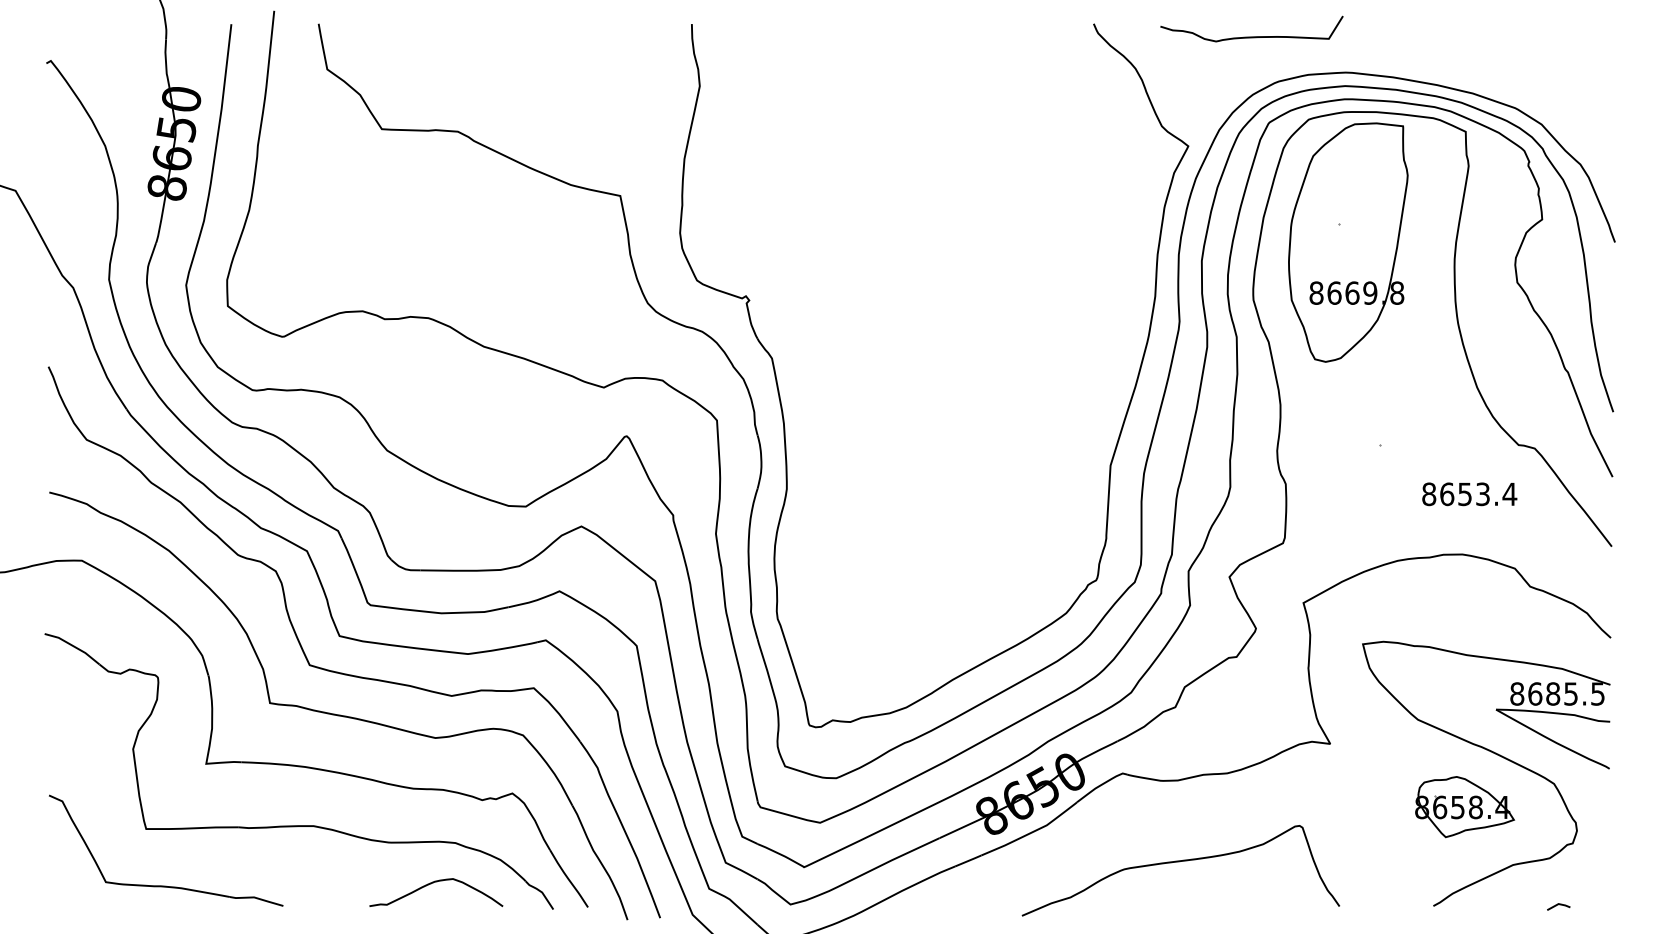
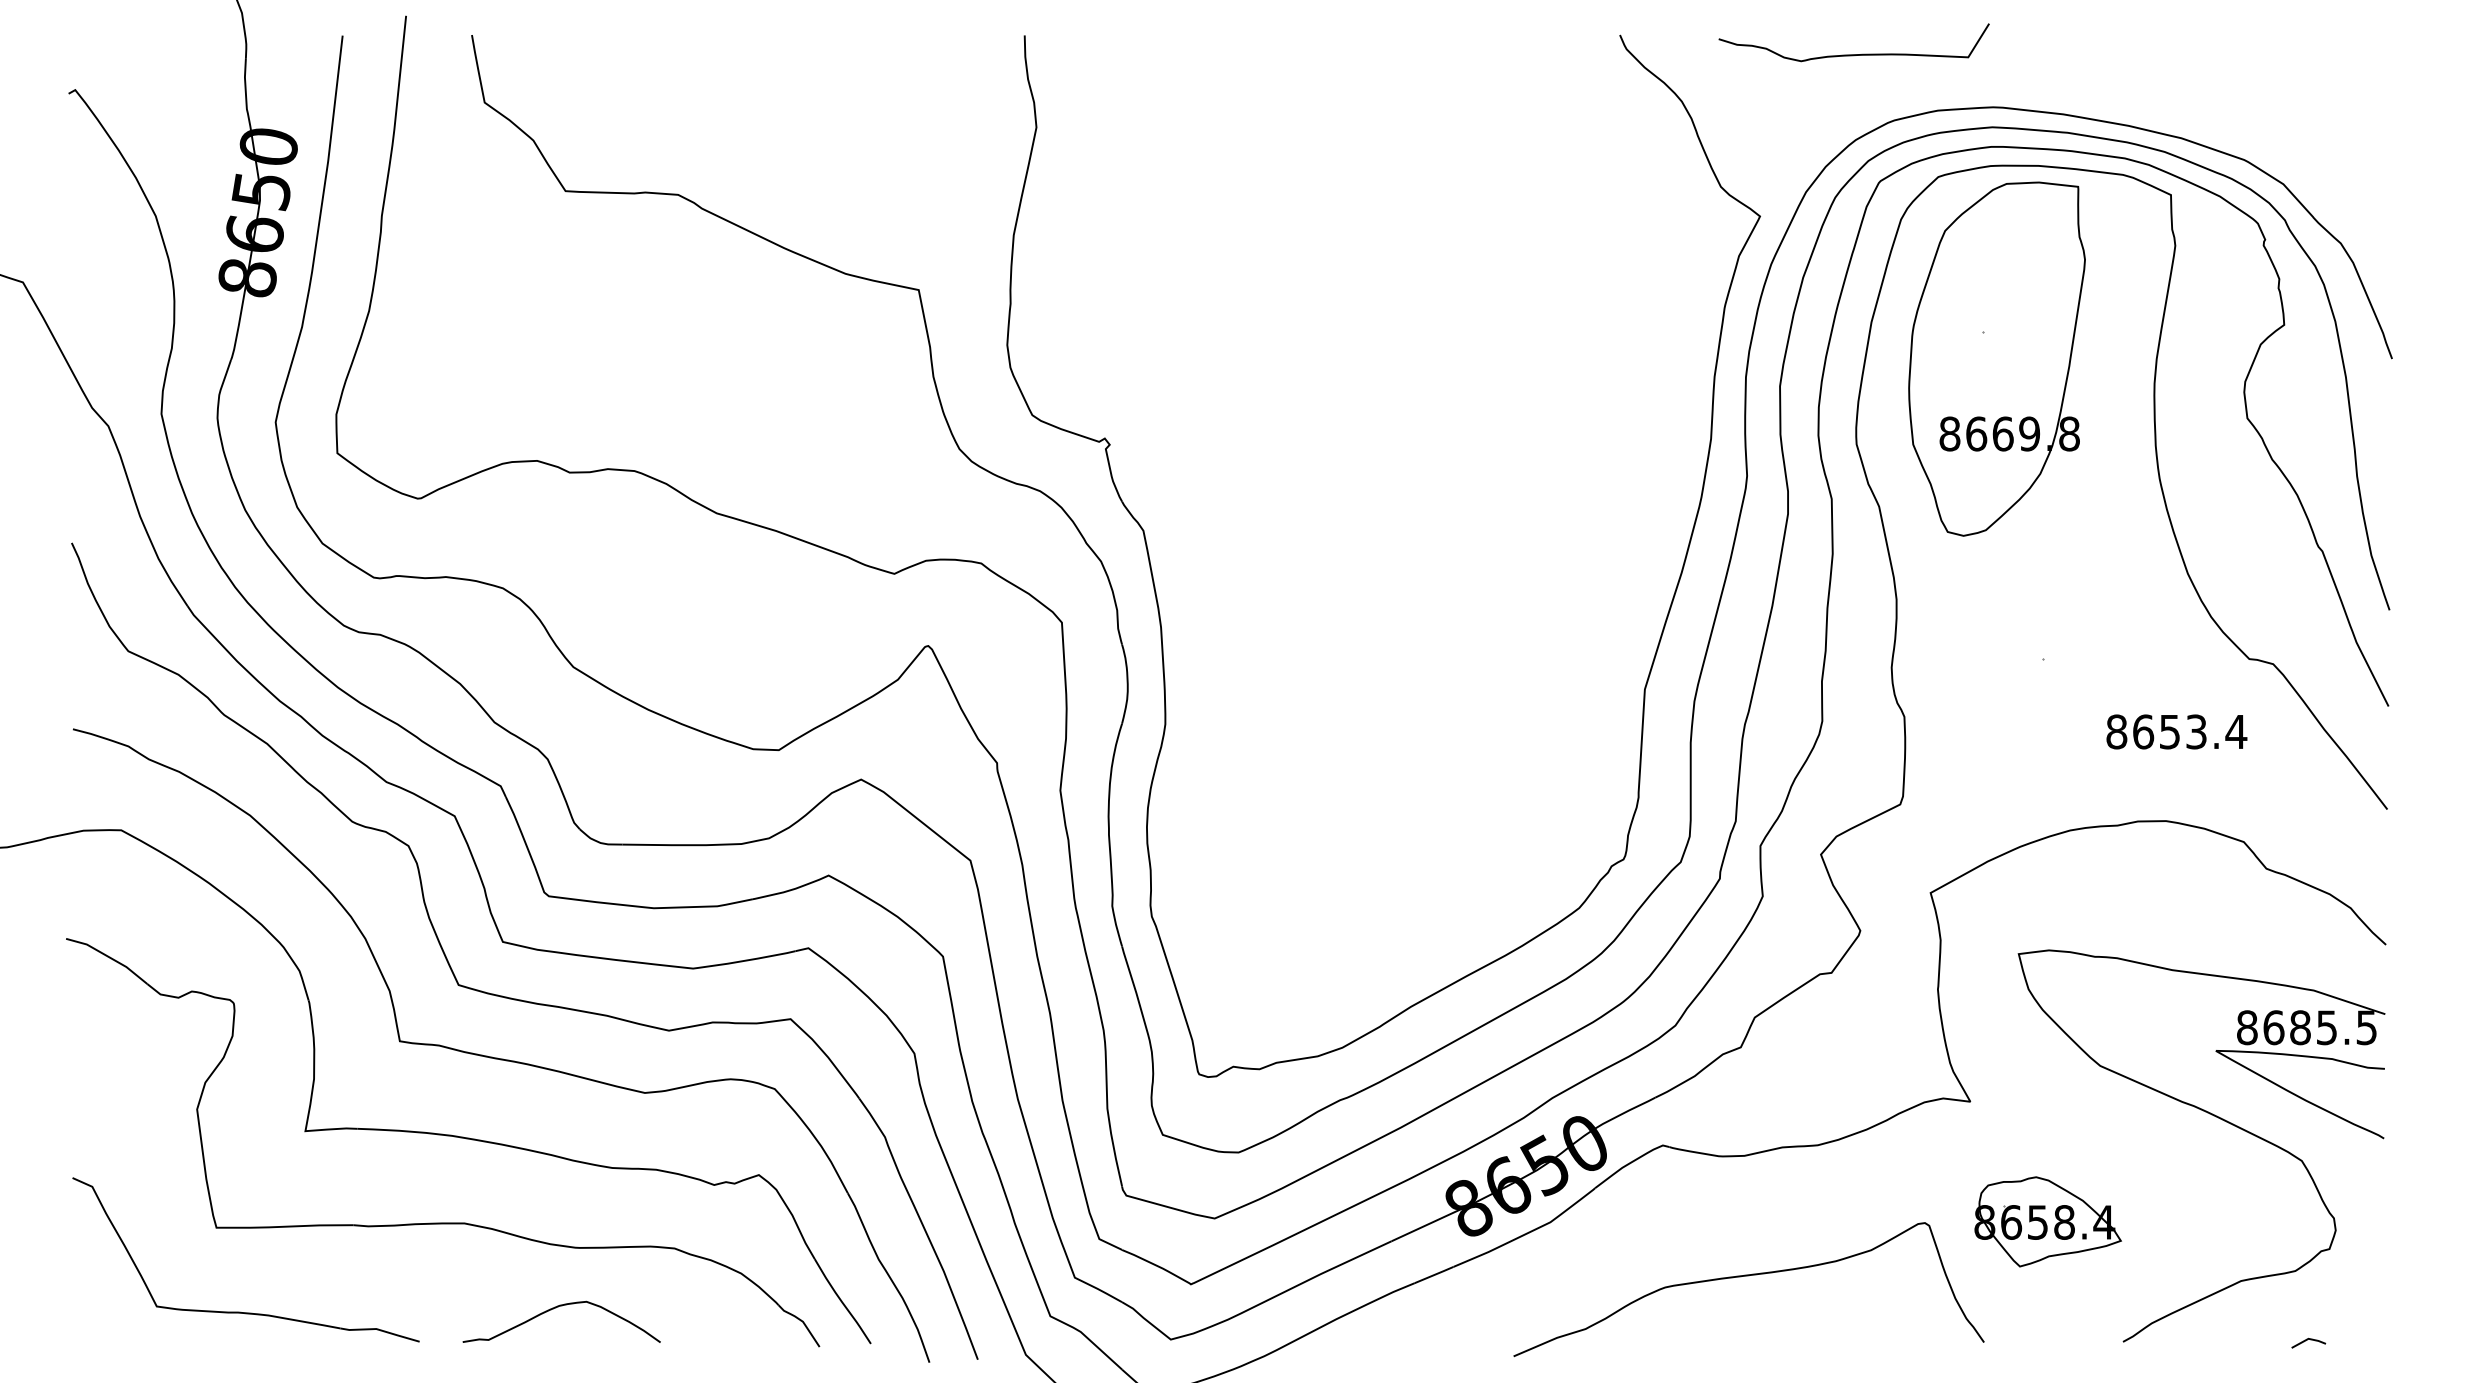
part: (1465, 807) -> (2049, 1222), moved
curve: (431, 884) -> (554, 1309), moved

